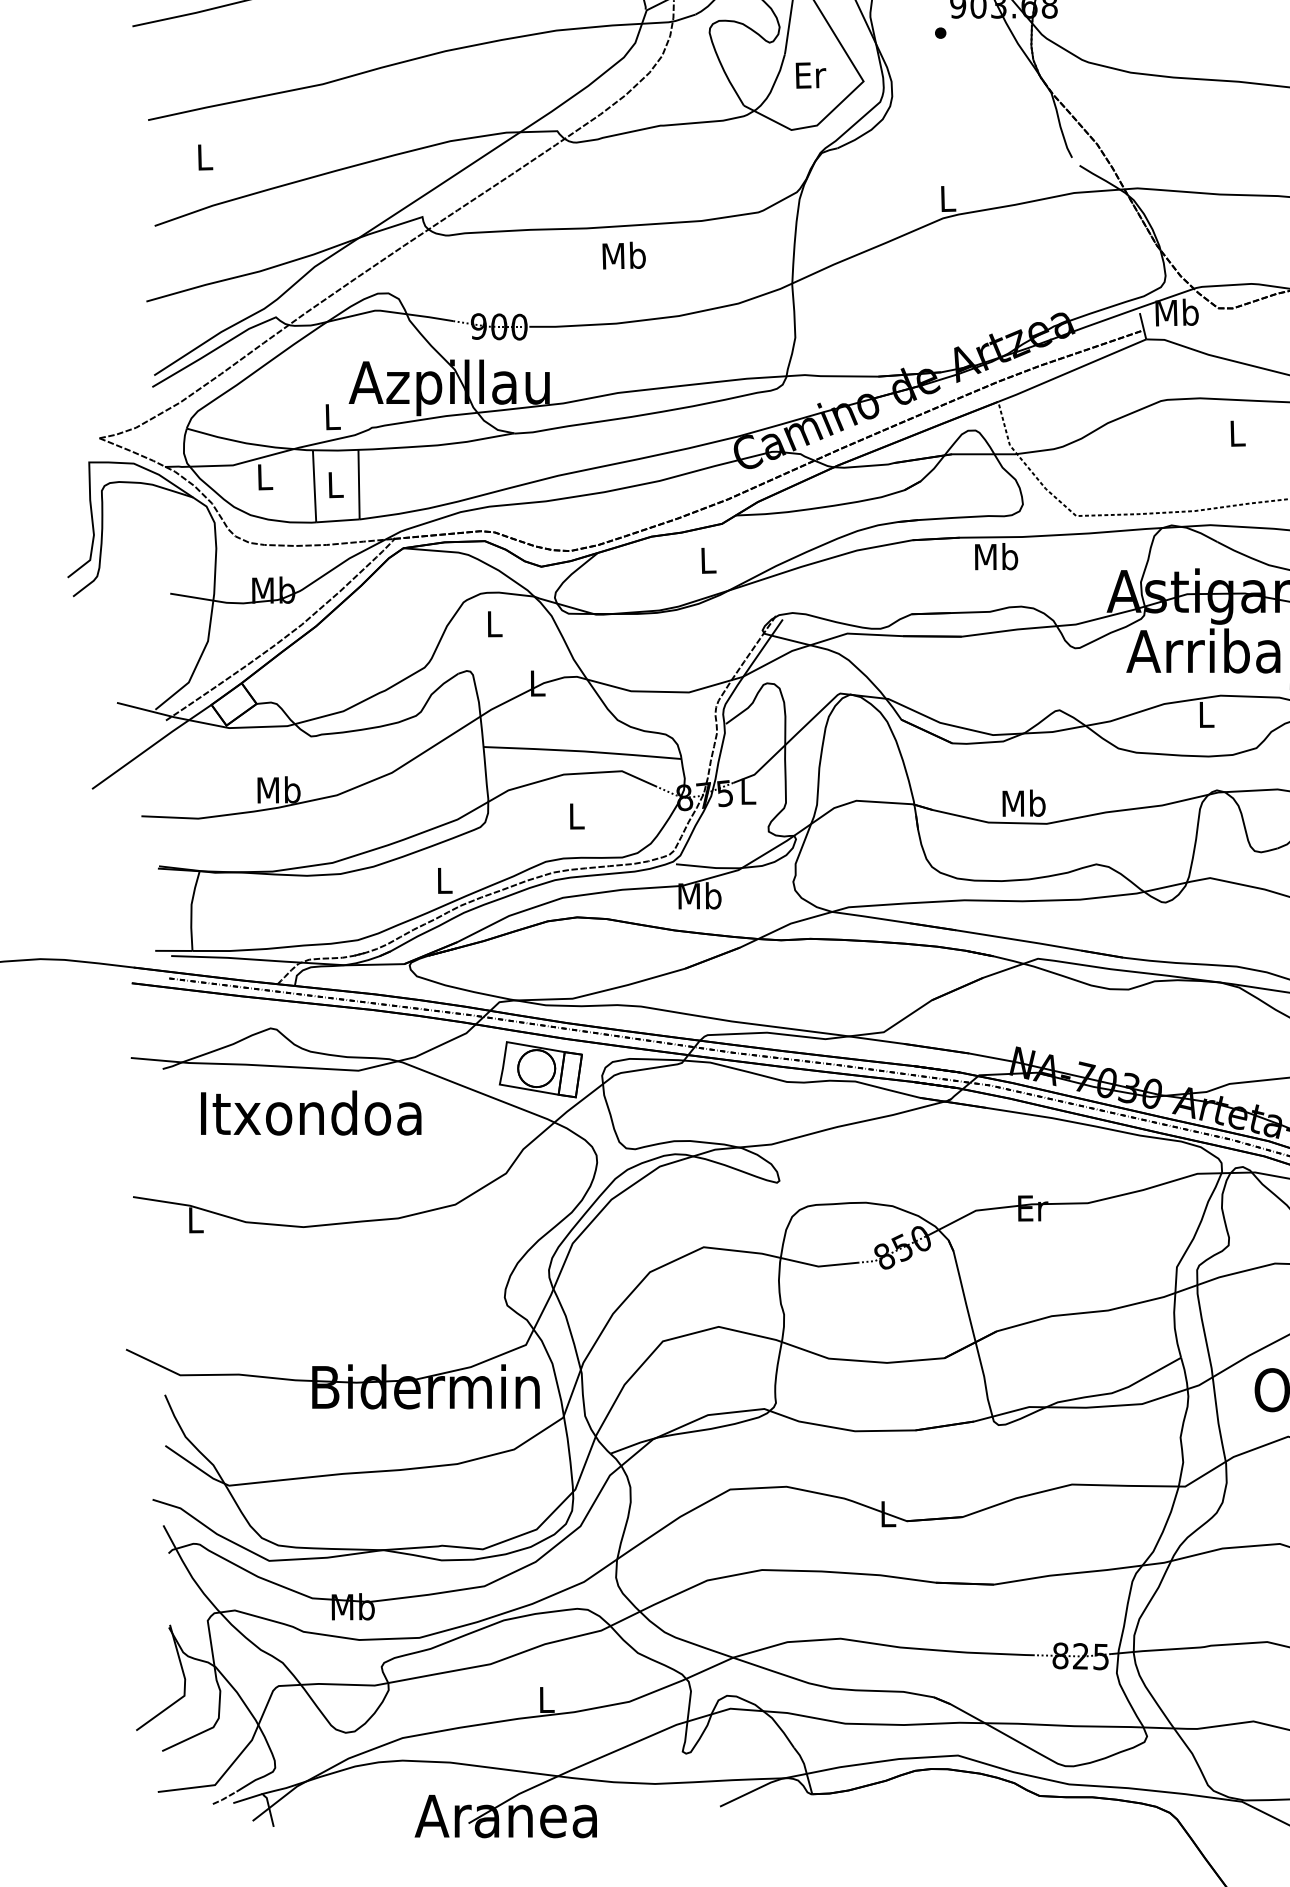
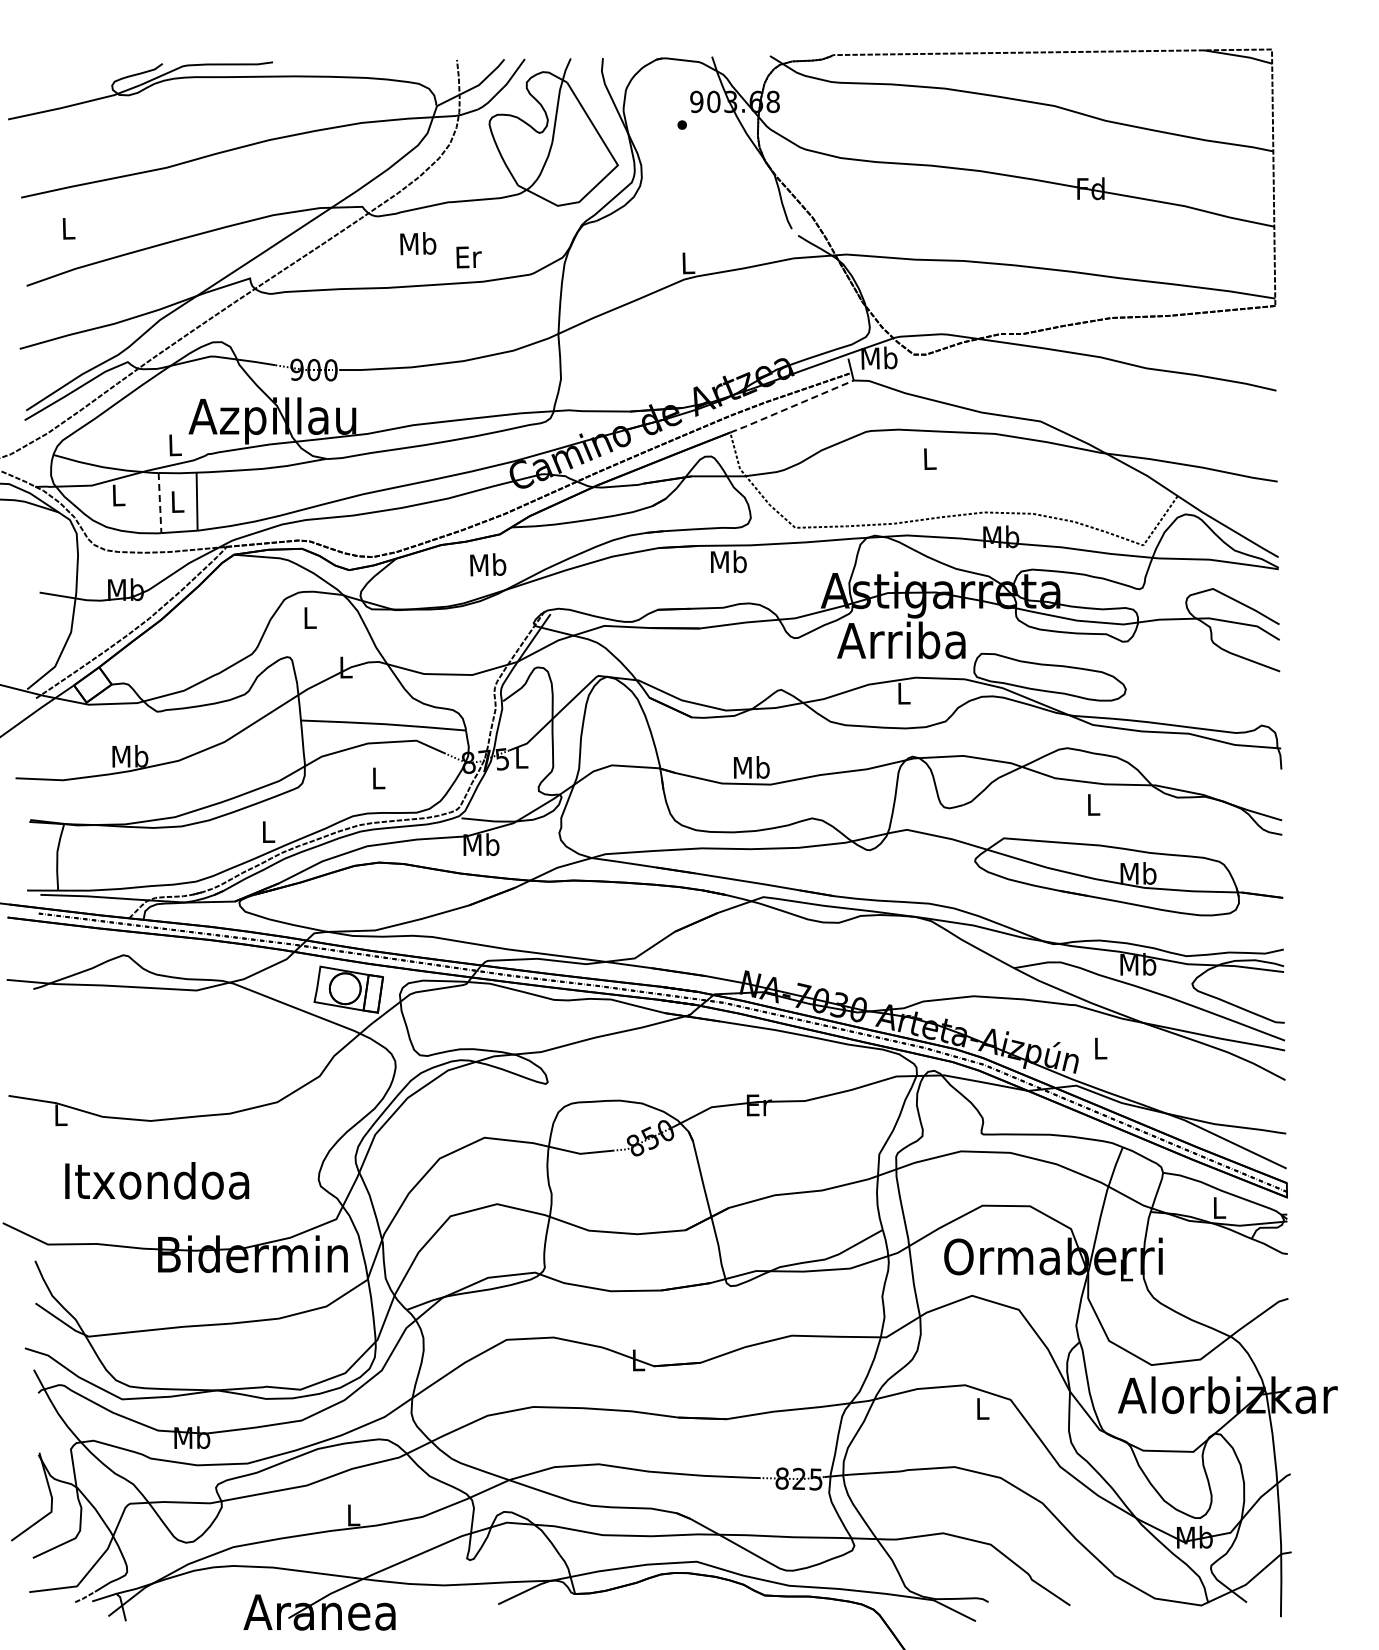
text: (810, 75) -> (468, 257), moved
text: (624, 255) -> (418, 243), moved
line: (1071, 371) -> (791, 407), solid -> dashed
line: (315, 486) -> (160, 503), solid -> dashed
text: (708, 559) -> (488, 564), L -> Mb
text: (311, 1112) -> (157, 1180), moved

